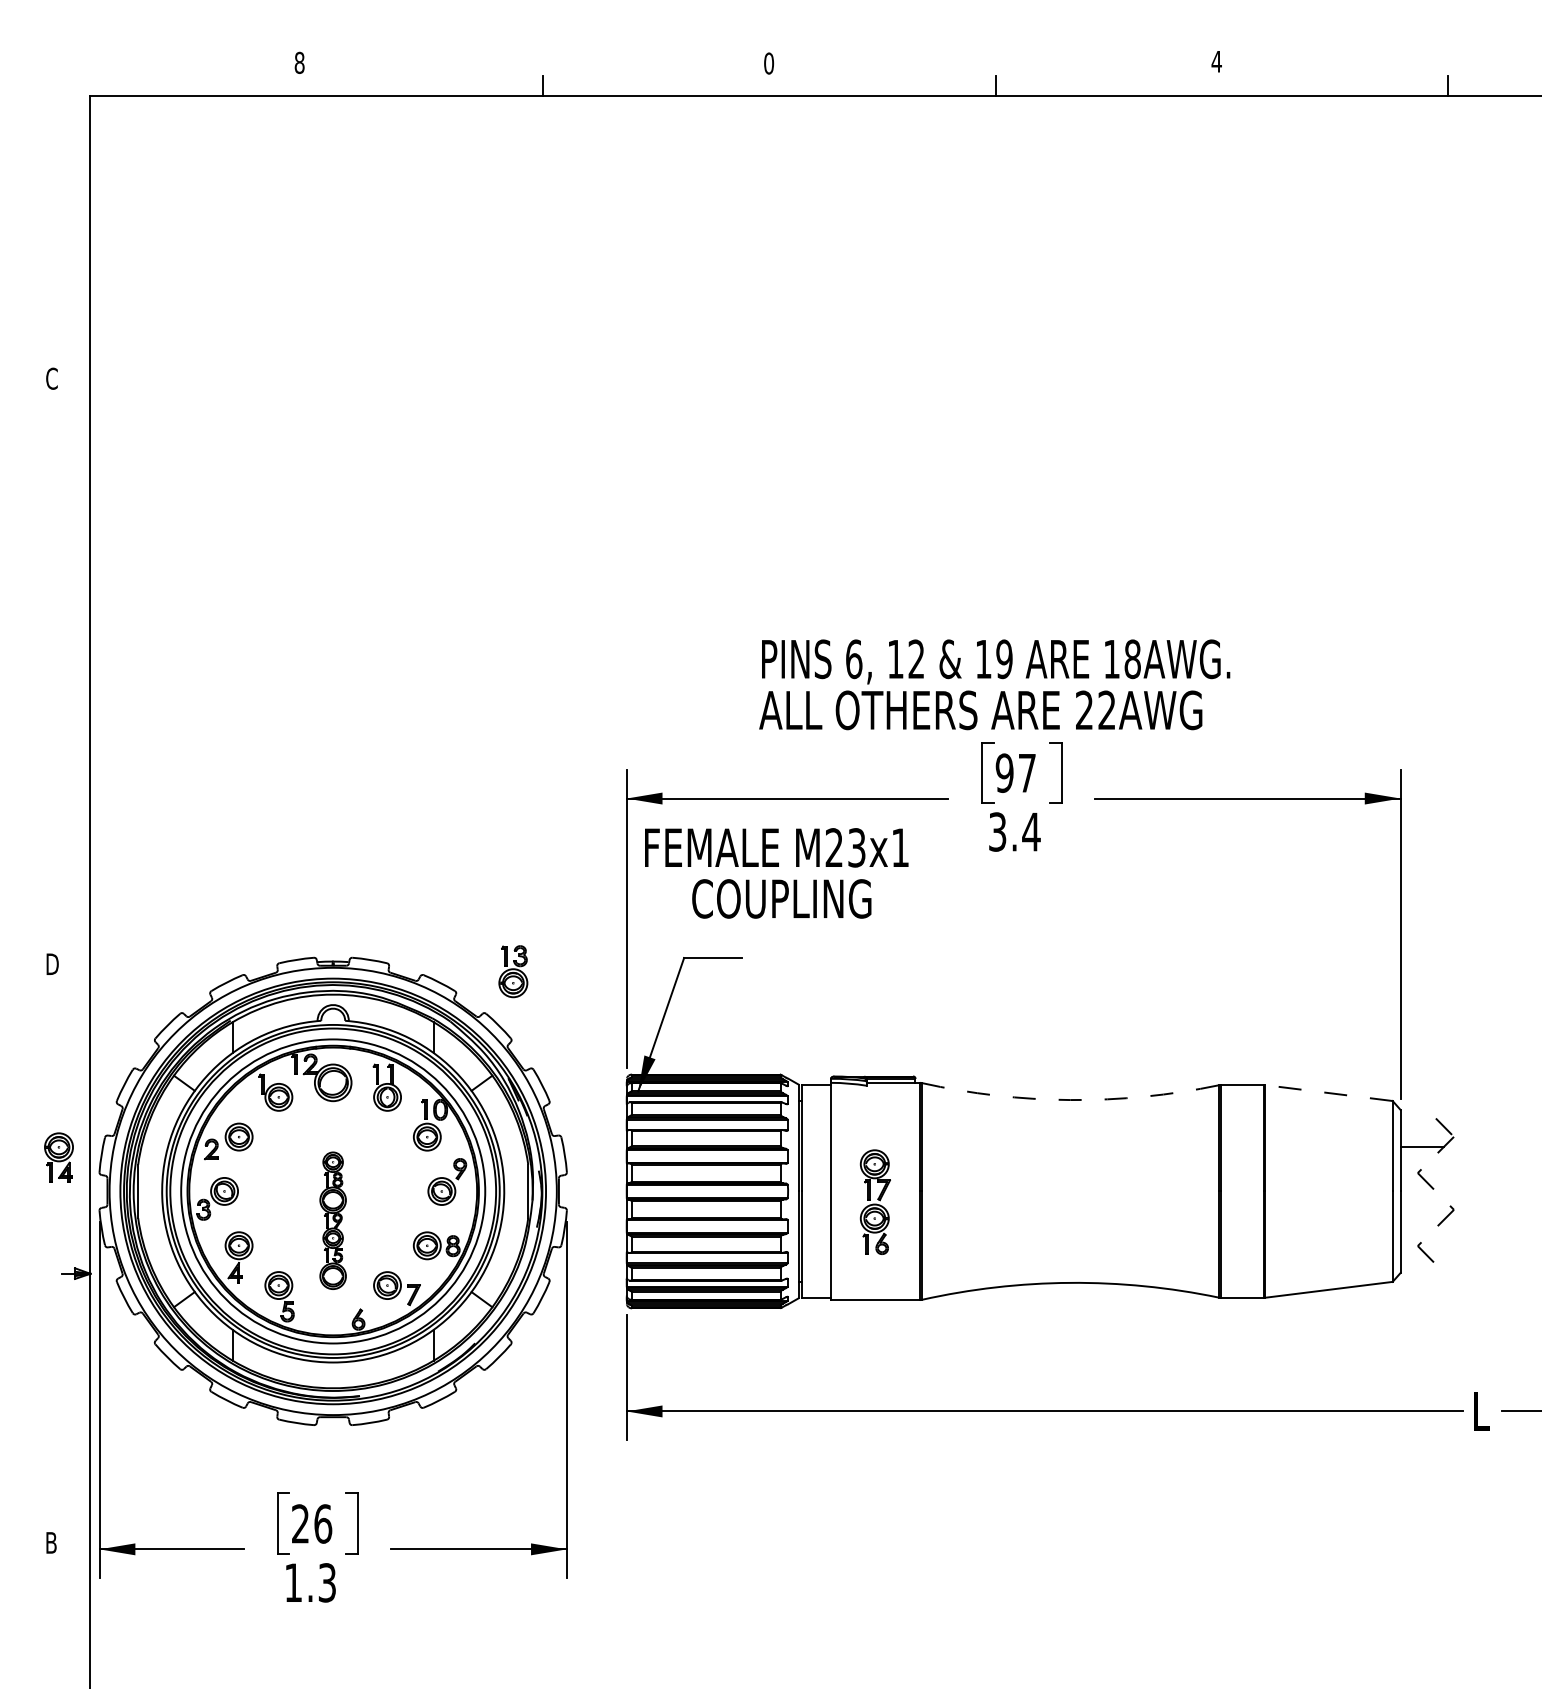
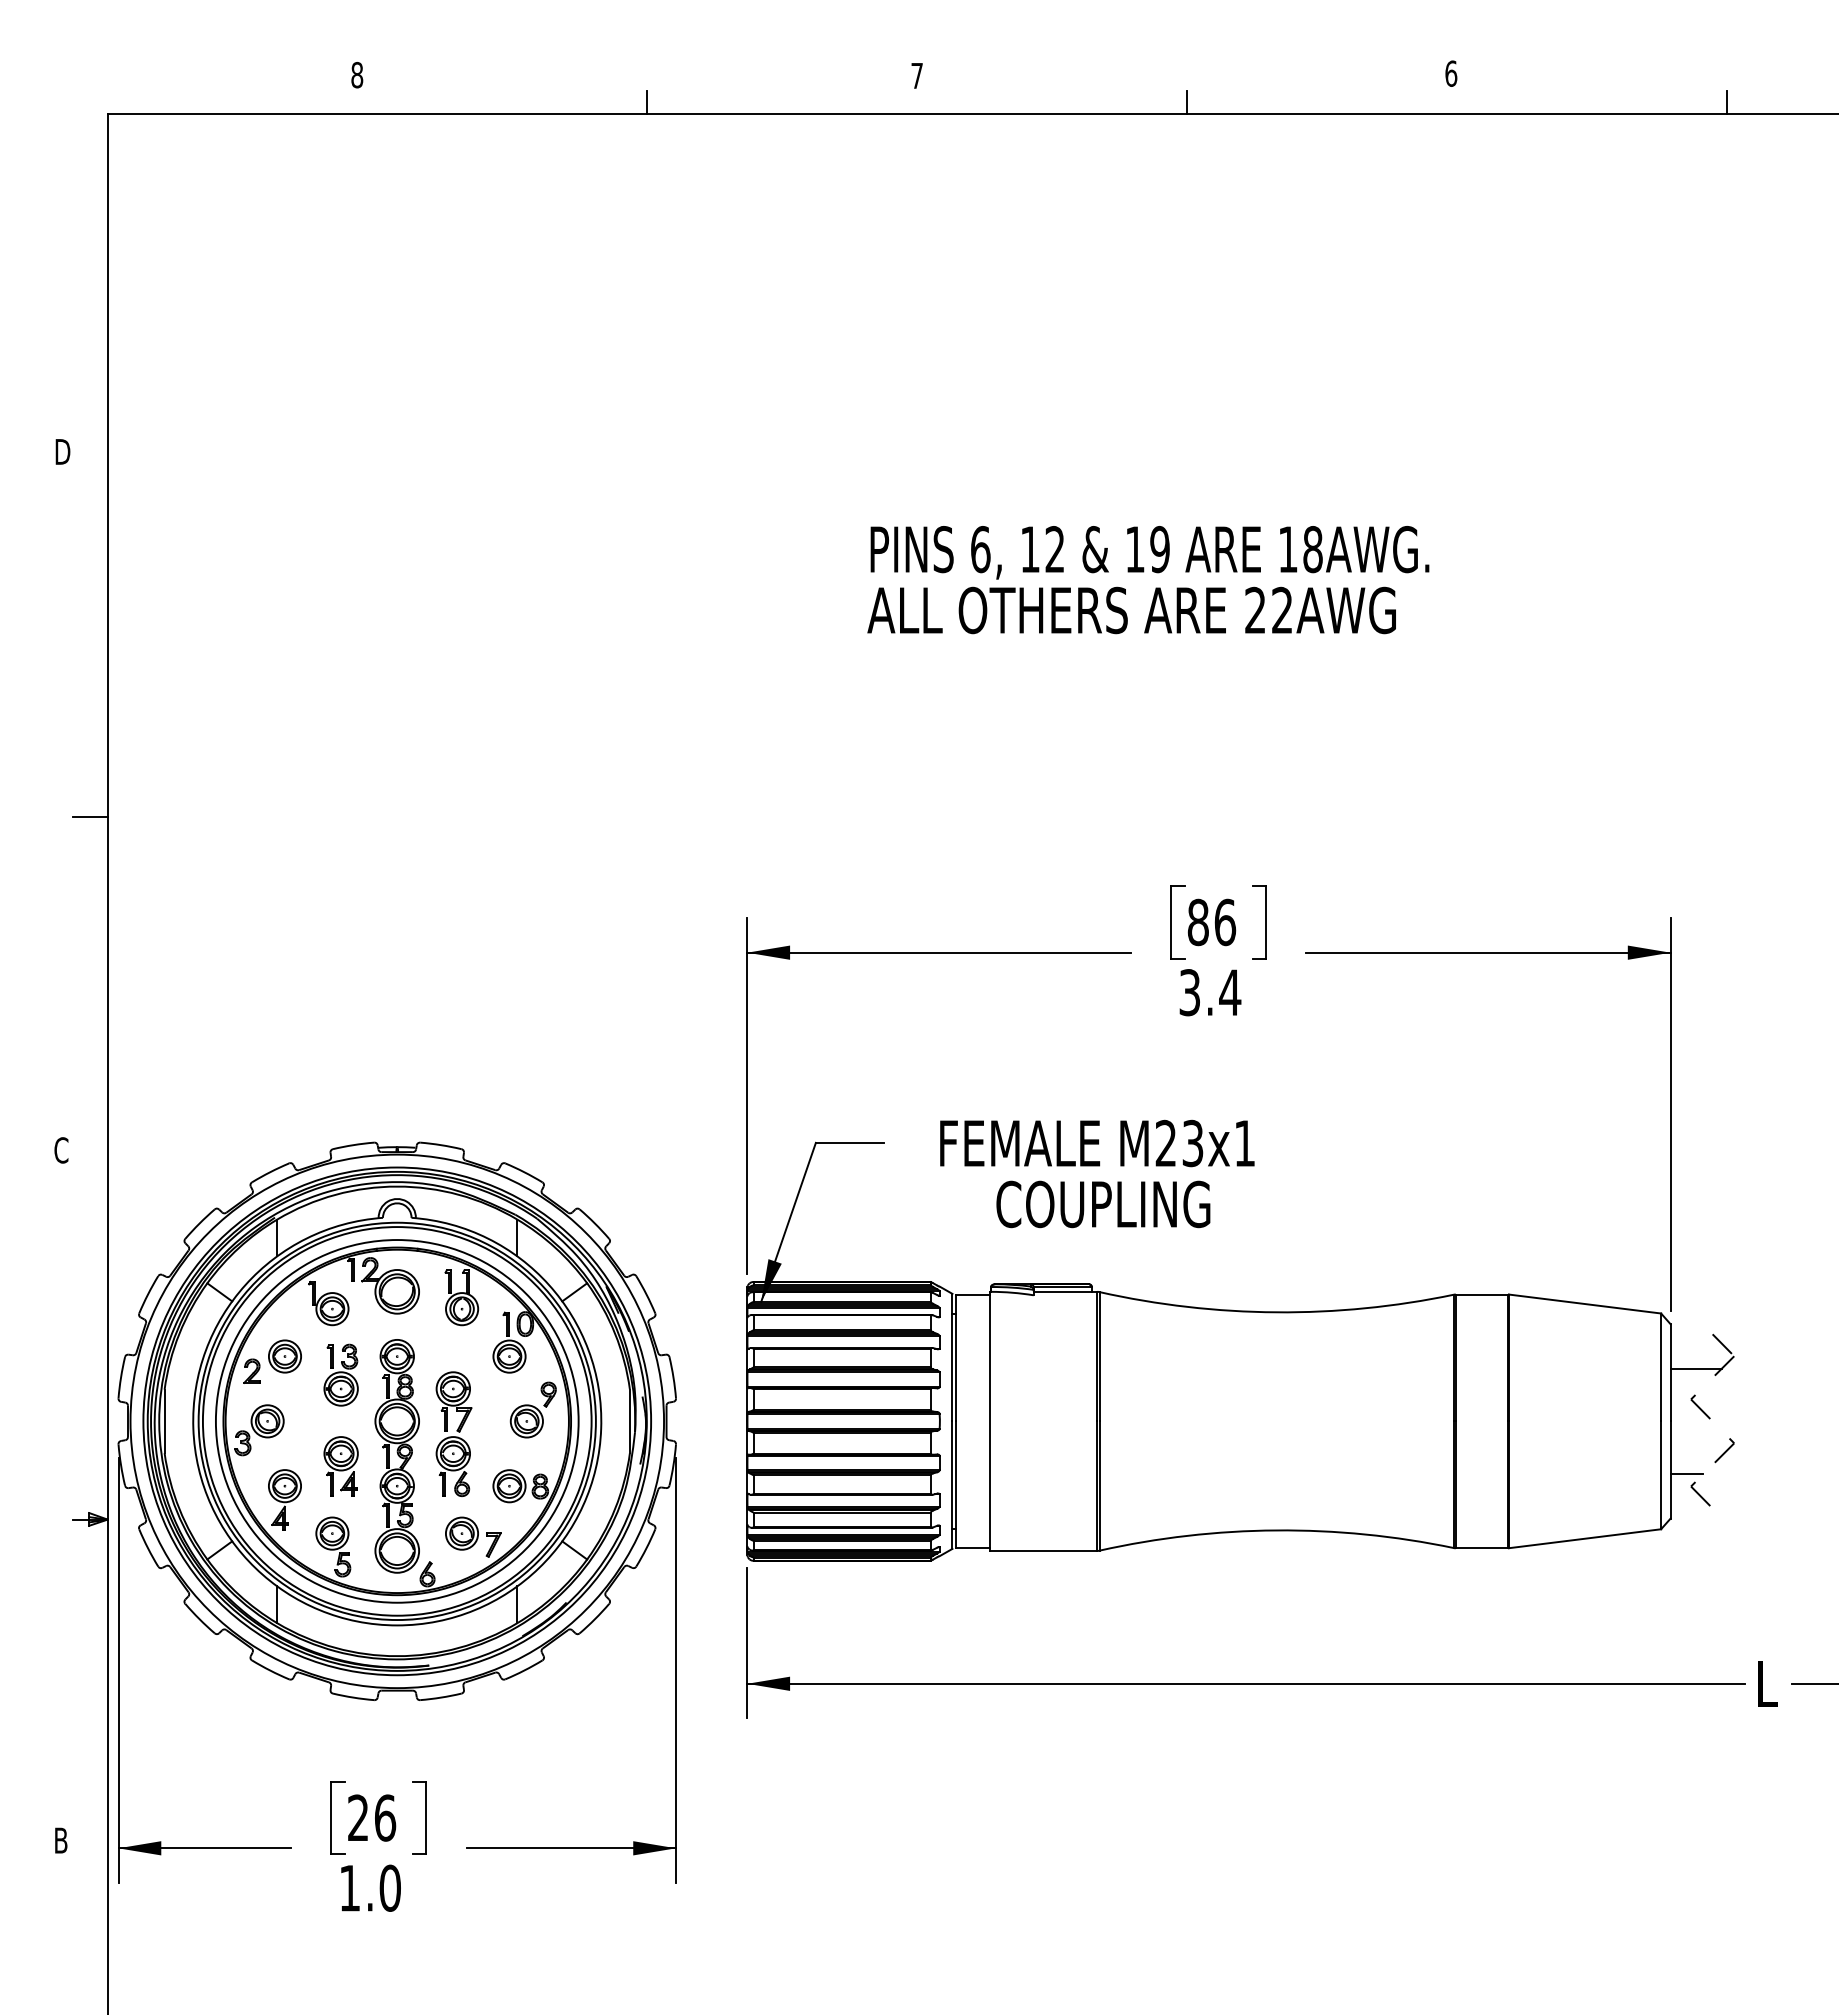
text: (1216, 61) -> (1451, 73), 4 -> 6
text: (769, 63) -> (917, 75), 0 -> 7
text: (52, 378) -> (62, 451), C -> D
line: (76, 684) -> (90, 816), added
text: (994, 685) -> (1148, 580), moved
text: (1015, 773) -> (1211, 922), 97 -> 86
text: (776, 873) -> (1097, 1173), moved
text: (51, 964) -> (61, 1150), D -> C
part: (512, 971) -> (340, 1374), moved
line: (1328, 1093) -> (1584, 1304), dashed -> solid
arc: (1070, 1100) -> (1276, 1312), dashed -> solid
part: (58, 1158) -> (340, 1466), moved
part: (874, 1201) -> (453, 1433), moved
part: (332, 1220) -> (396, 1456), size x1.43
line: (1413, 1235) -> (1686, 1474), added
text: (326, 1582) -> (389, 1887), 1.3 -> 1.0

